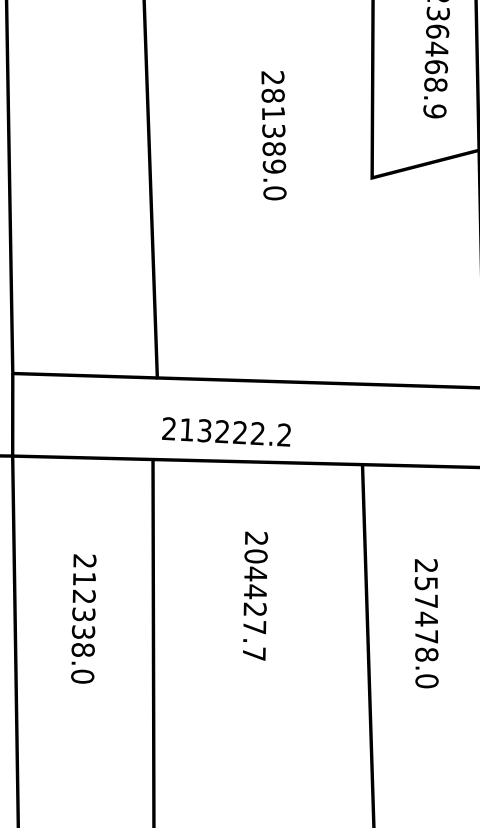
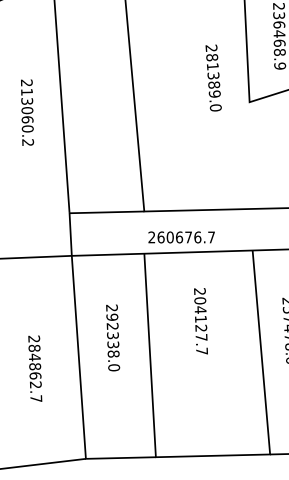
text: (273, 134) -> (213, 77), moved
text: (234, 432) -> (185, 237), 213222.2 -> 260676.7
text: (84, 577) -> (112, 316), 212338.0 -> 292338.0
text: (254, 590) -> (200, 318), 204427.7 -> 204127.7

